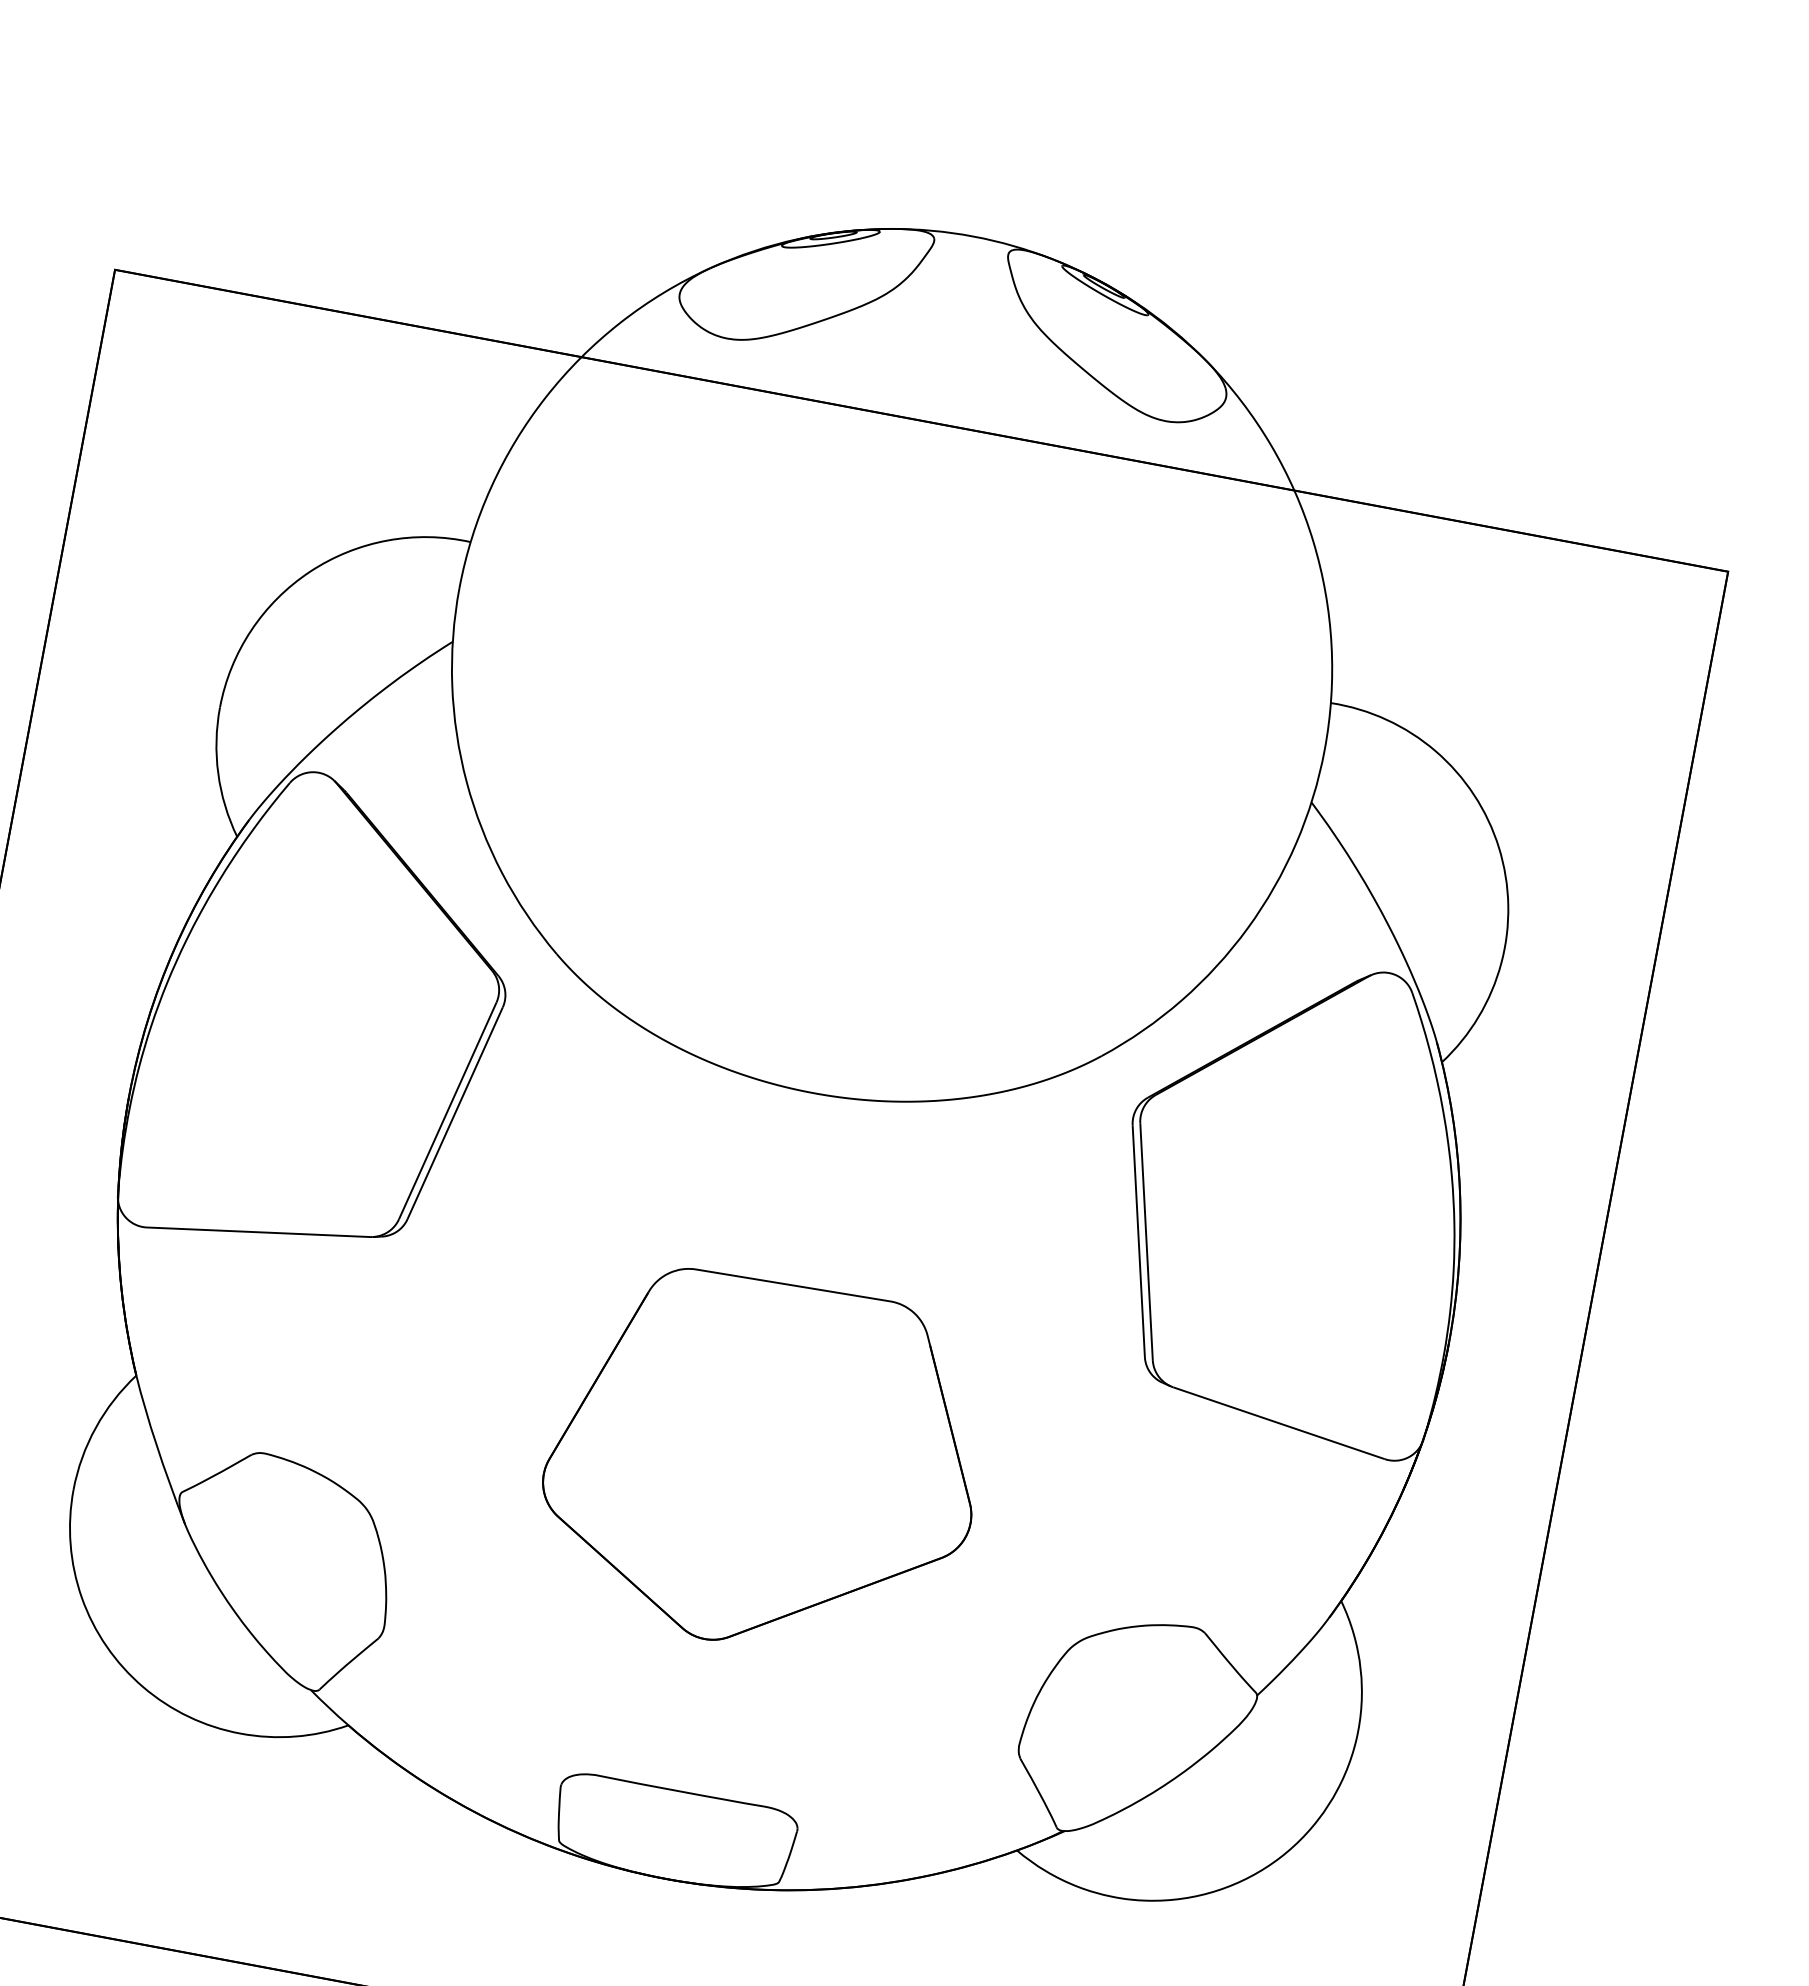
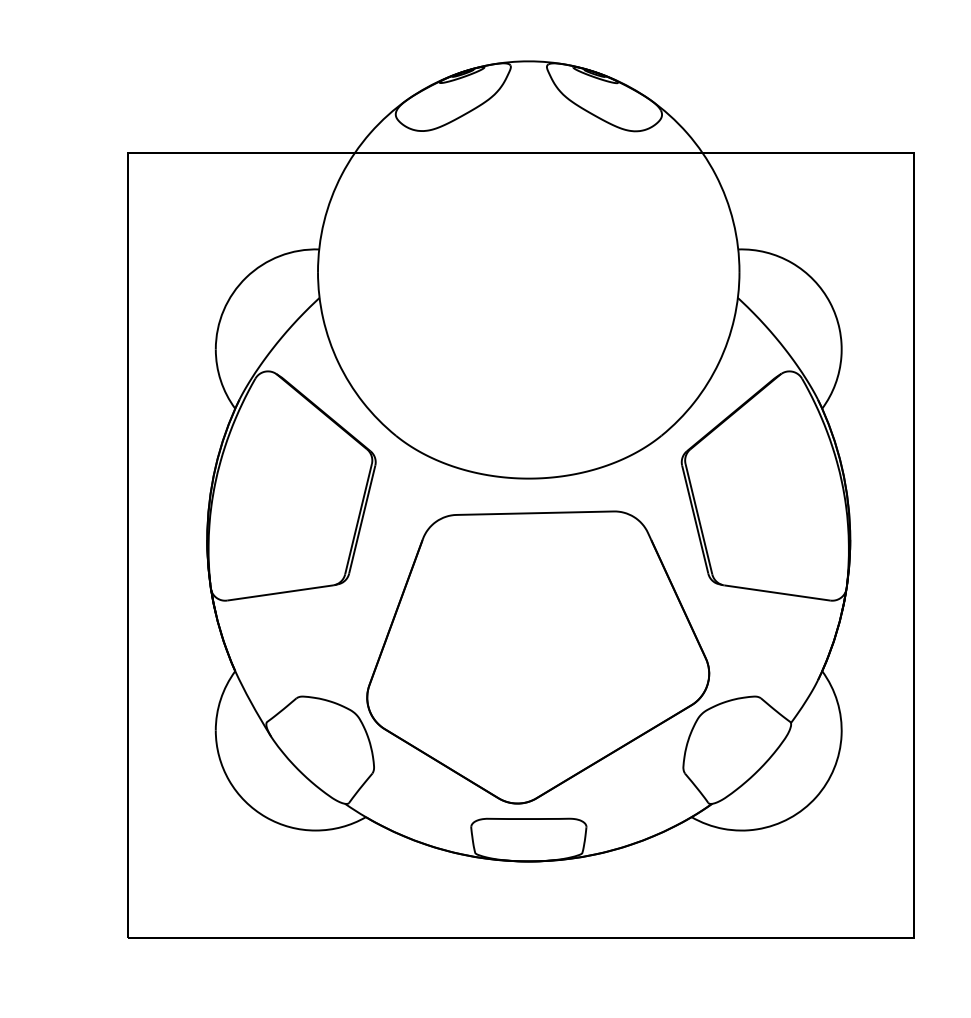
part: (764, 1463) -> (538, 657), size x1.67

